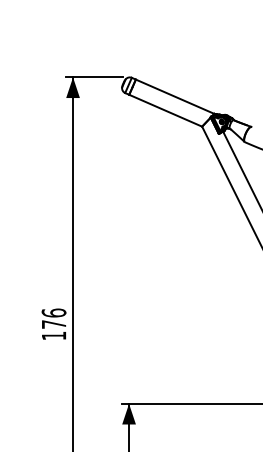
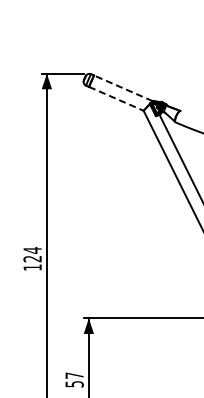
line: (173, 96) -> (122, 88), solid -> dashed
line: (165, 110) -> (116, 98), solid -> dashed
text: (53, 318) -> (32, 254), 176 -> 124

